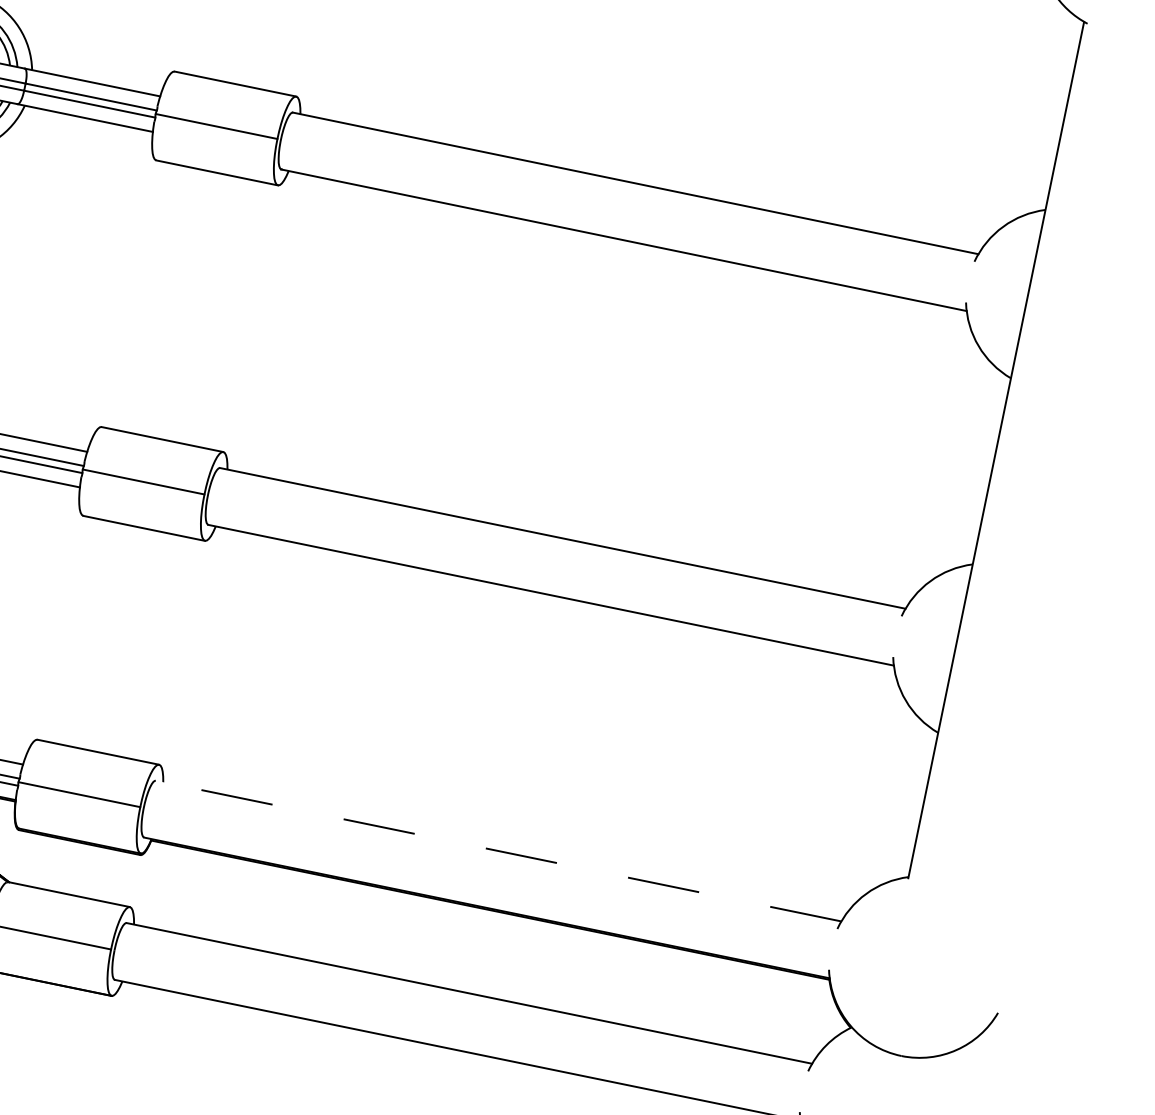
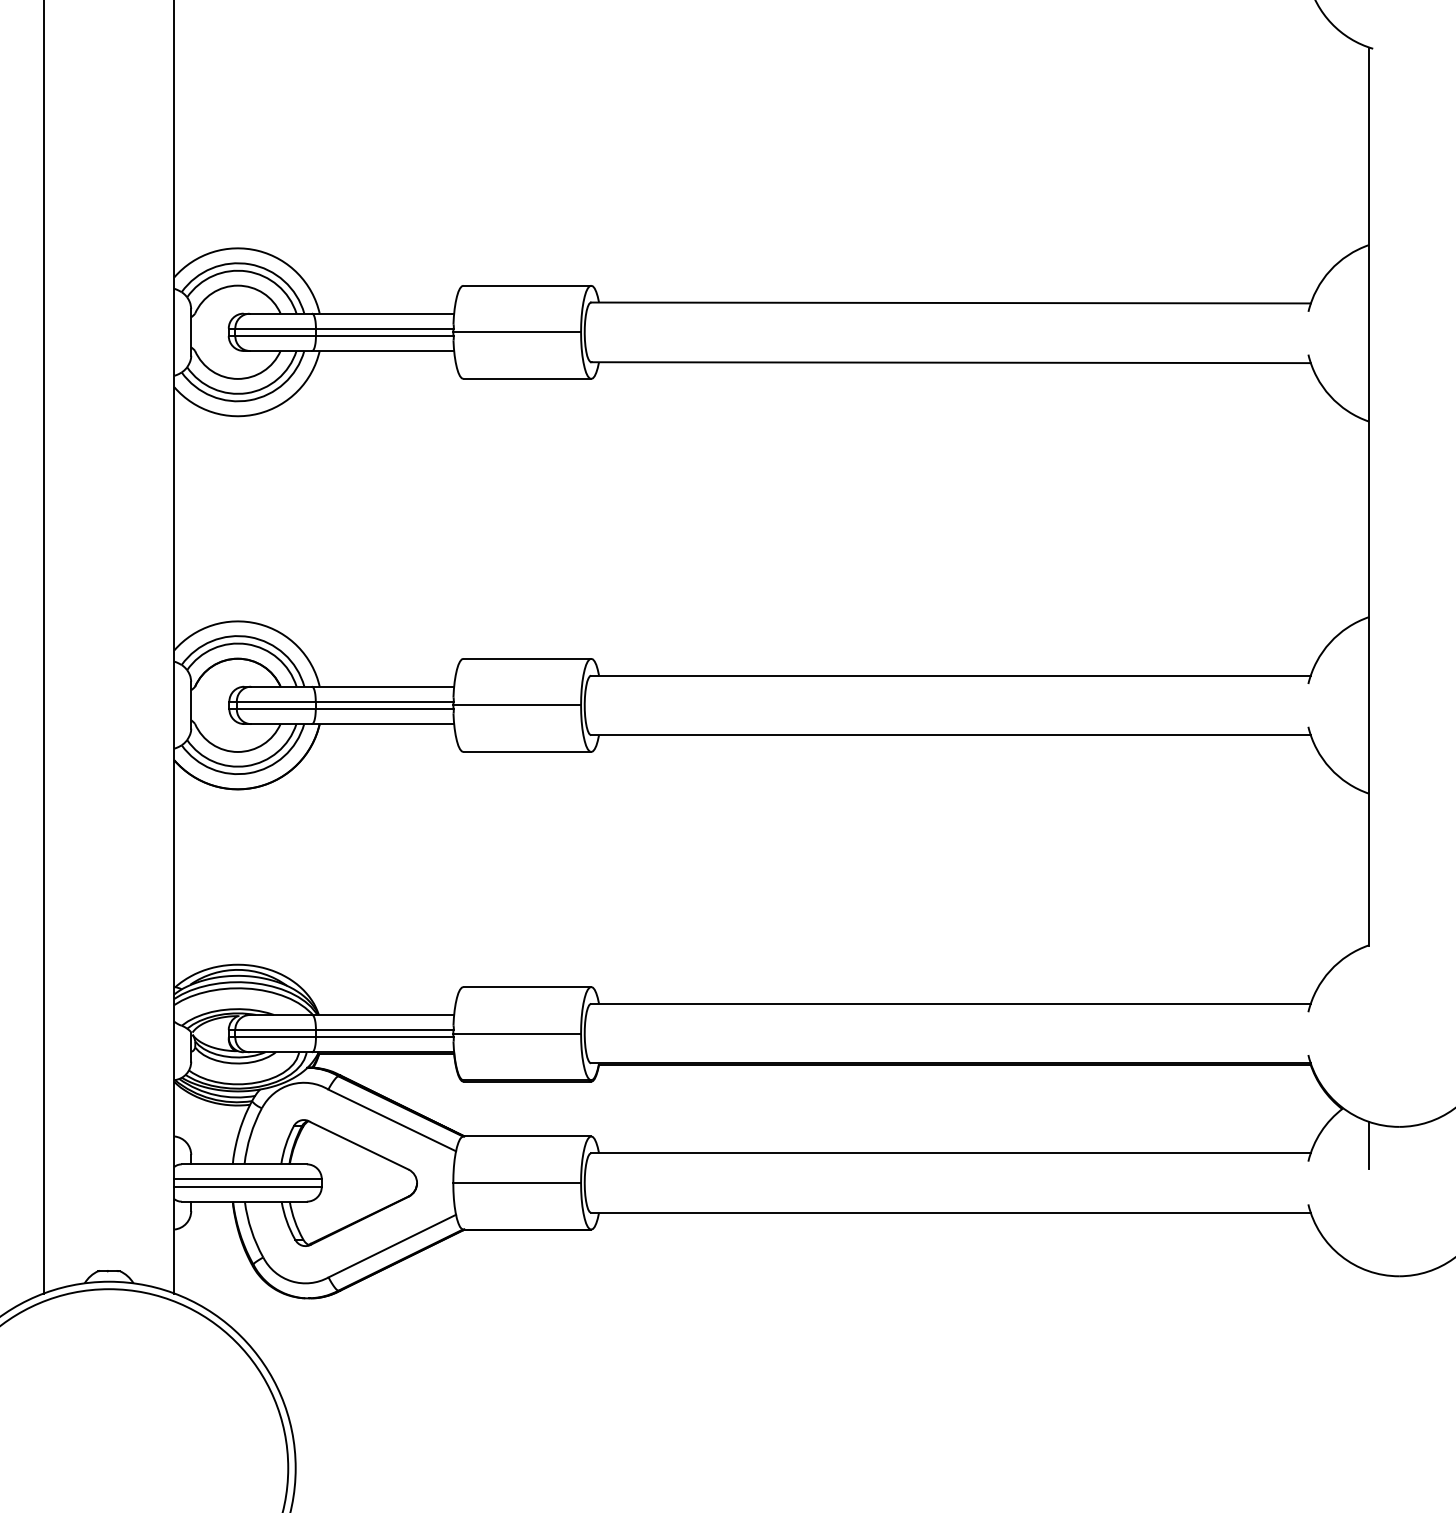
line: (498, 850) -> (950, 1003), dashed -> solid
line: (869, 1067) -> (1369, 1145), added

